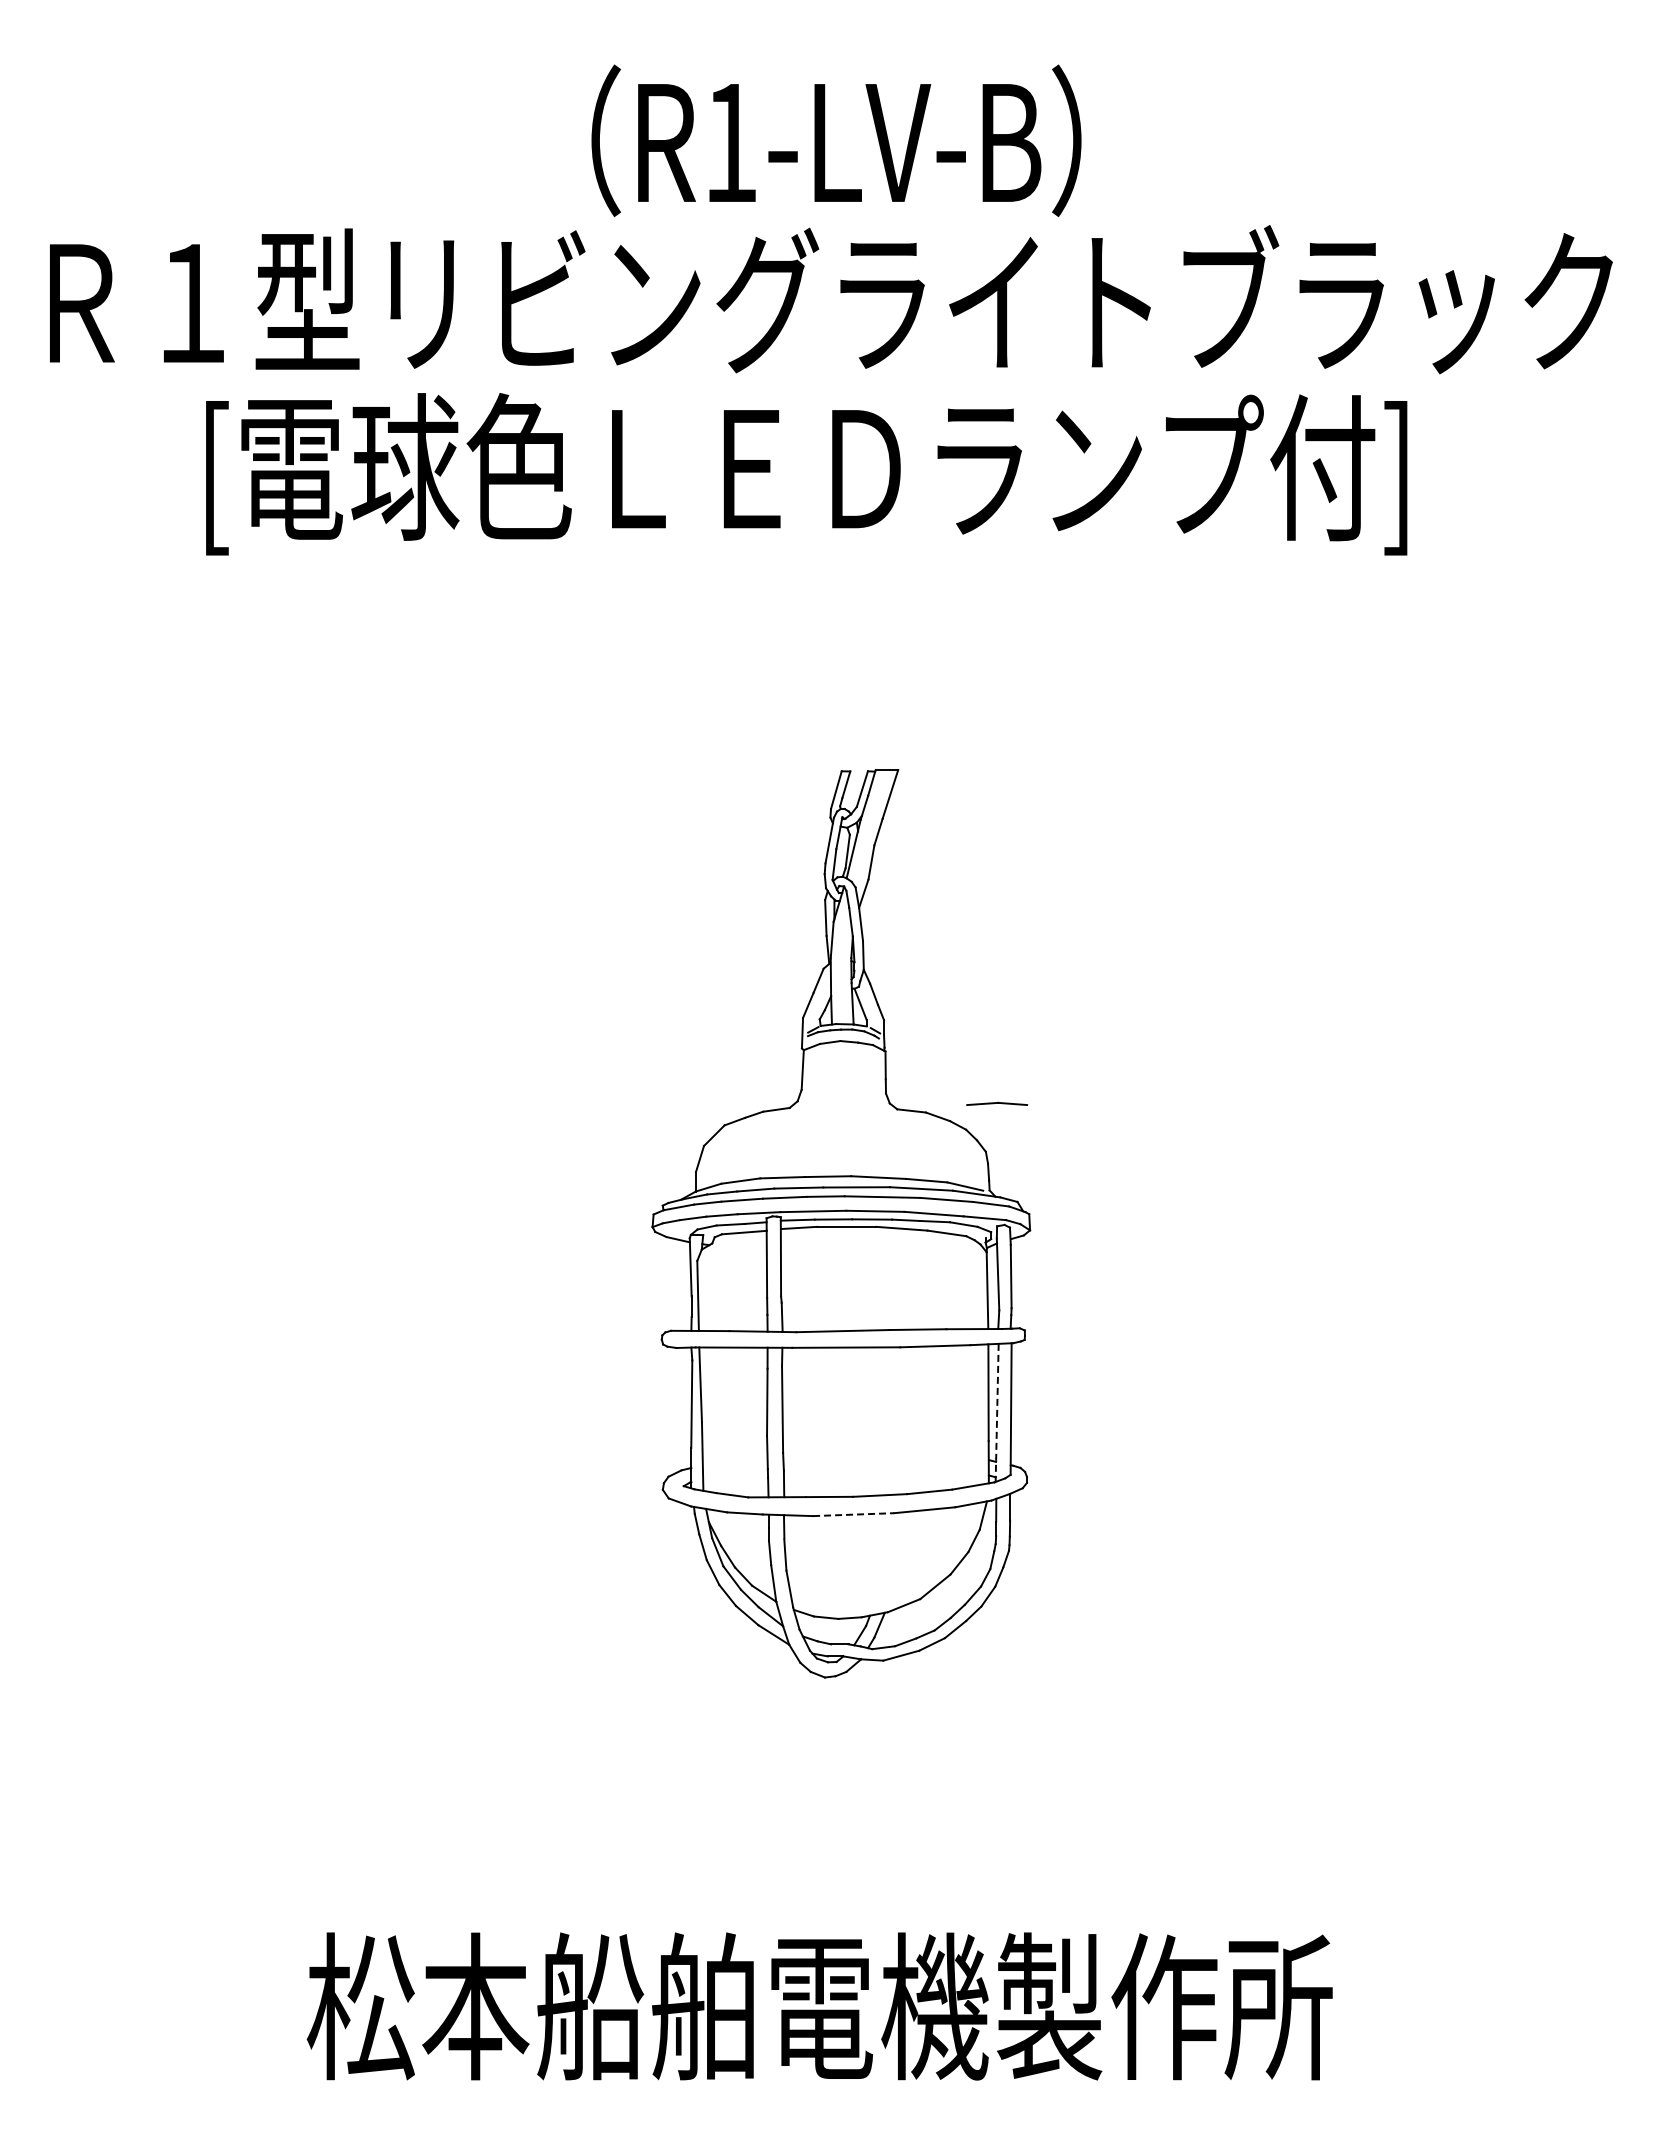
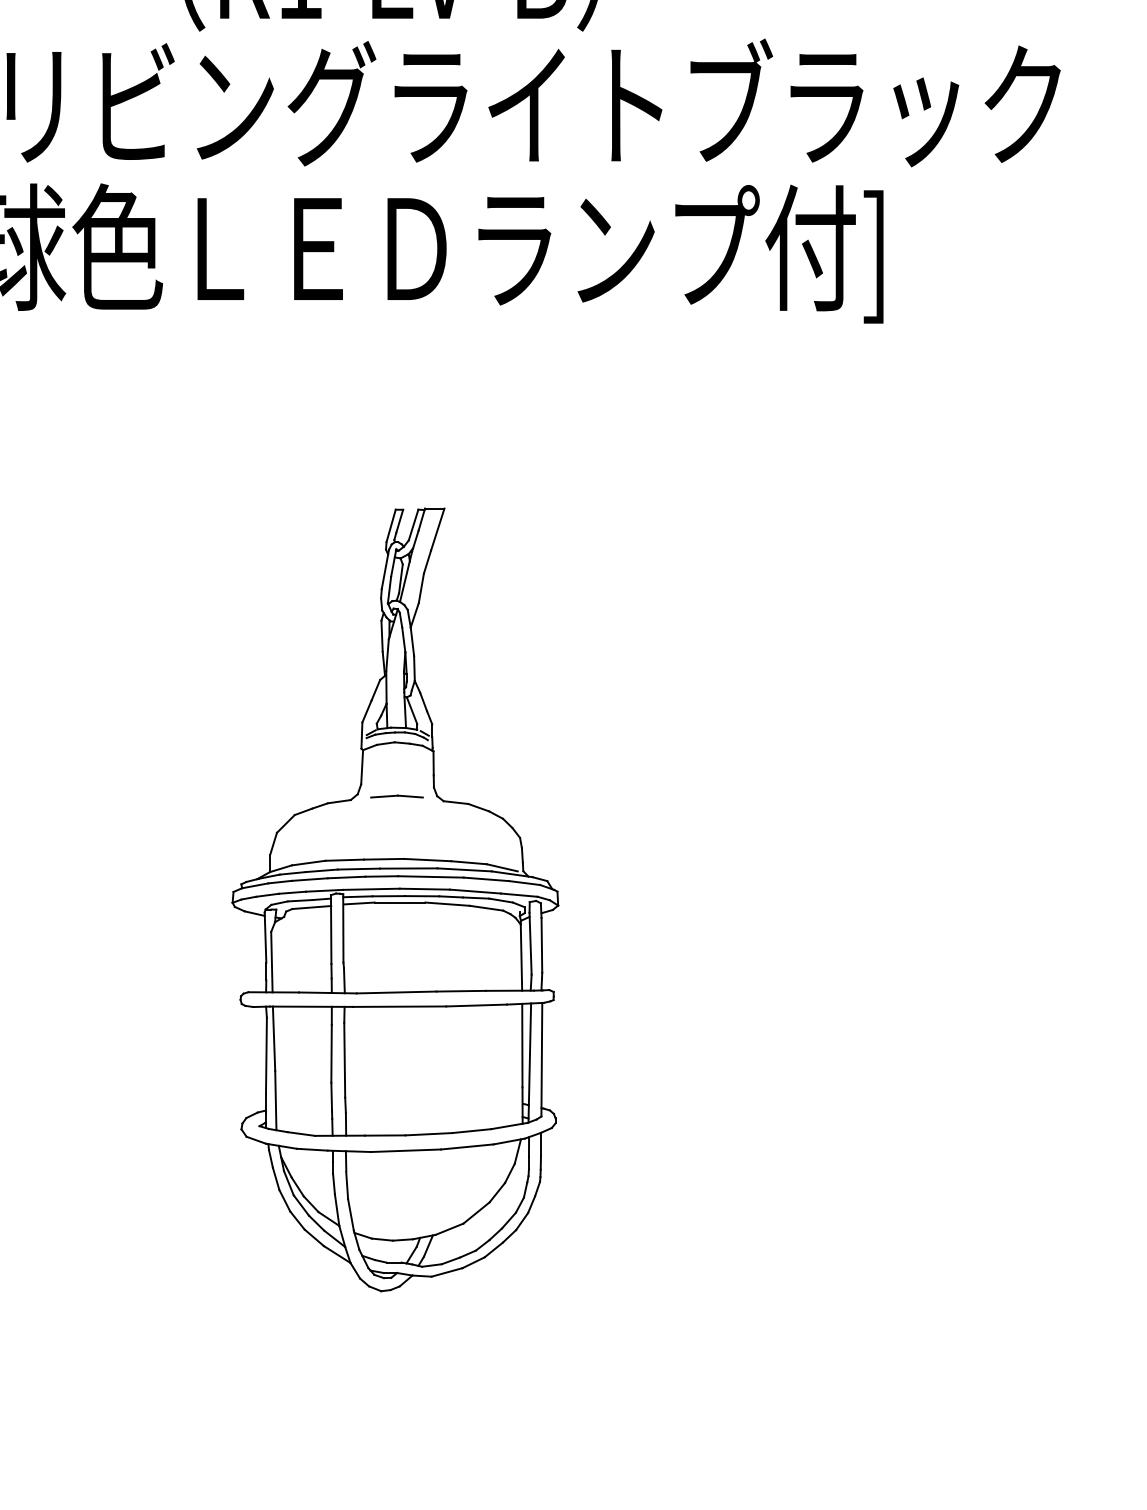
part: (997, 1103) -> (397, 796), moved
line: (997, 1413) -> (530, 1063), dashed -> solid
line: (853, 1514) -> (405, 1150), dashed -> solid

